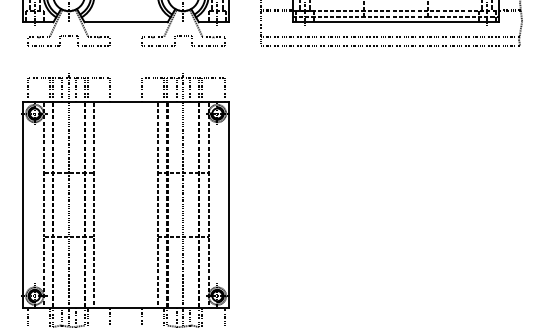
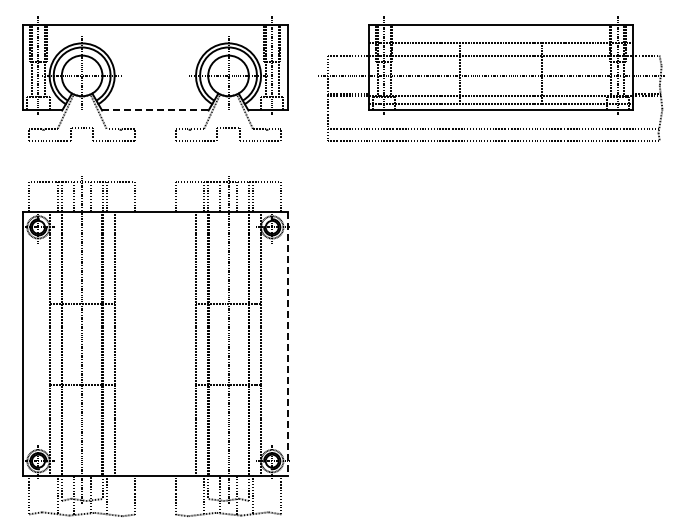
line: (126, 22) -> (155, 110), solid -> dashed
line: (229, 205) -> (287, 344), solid -> dashed

